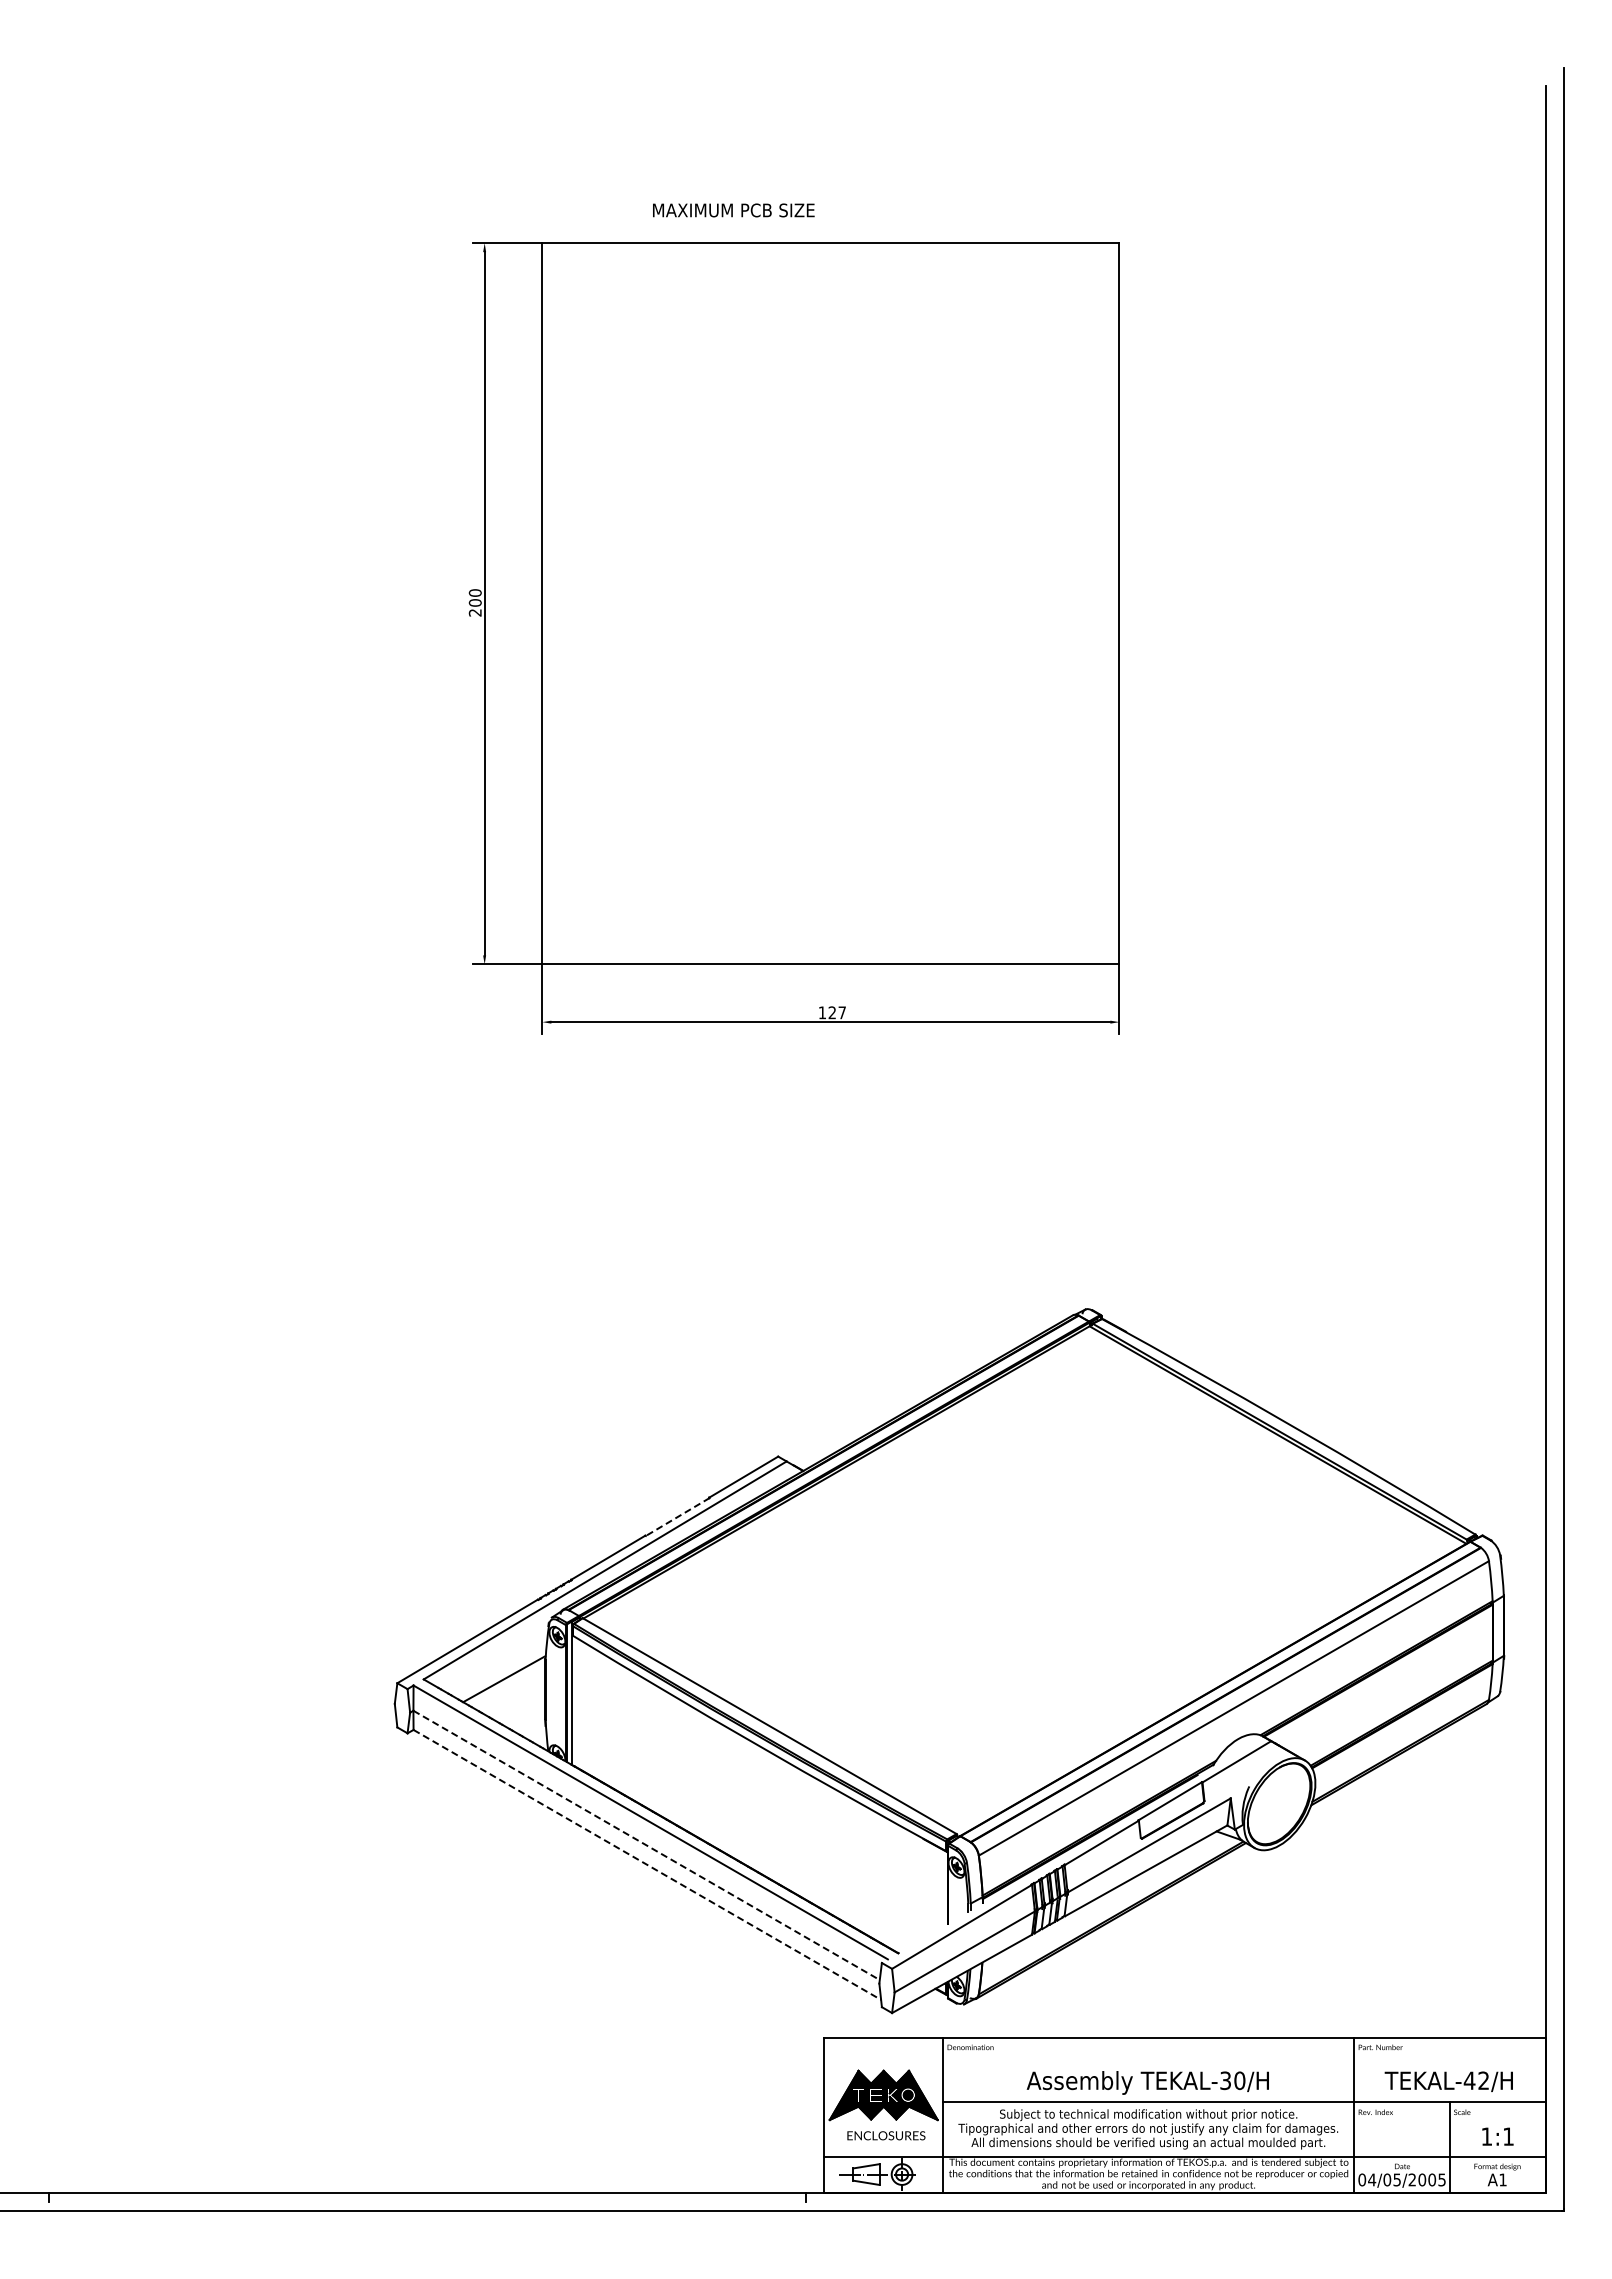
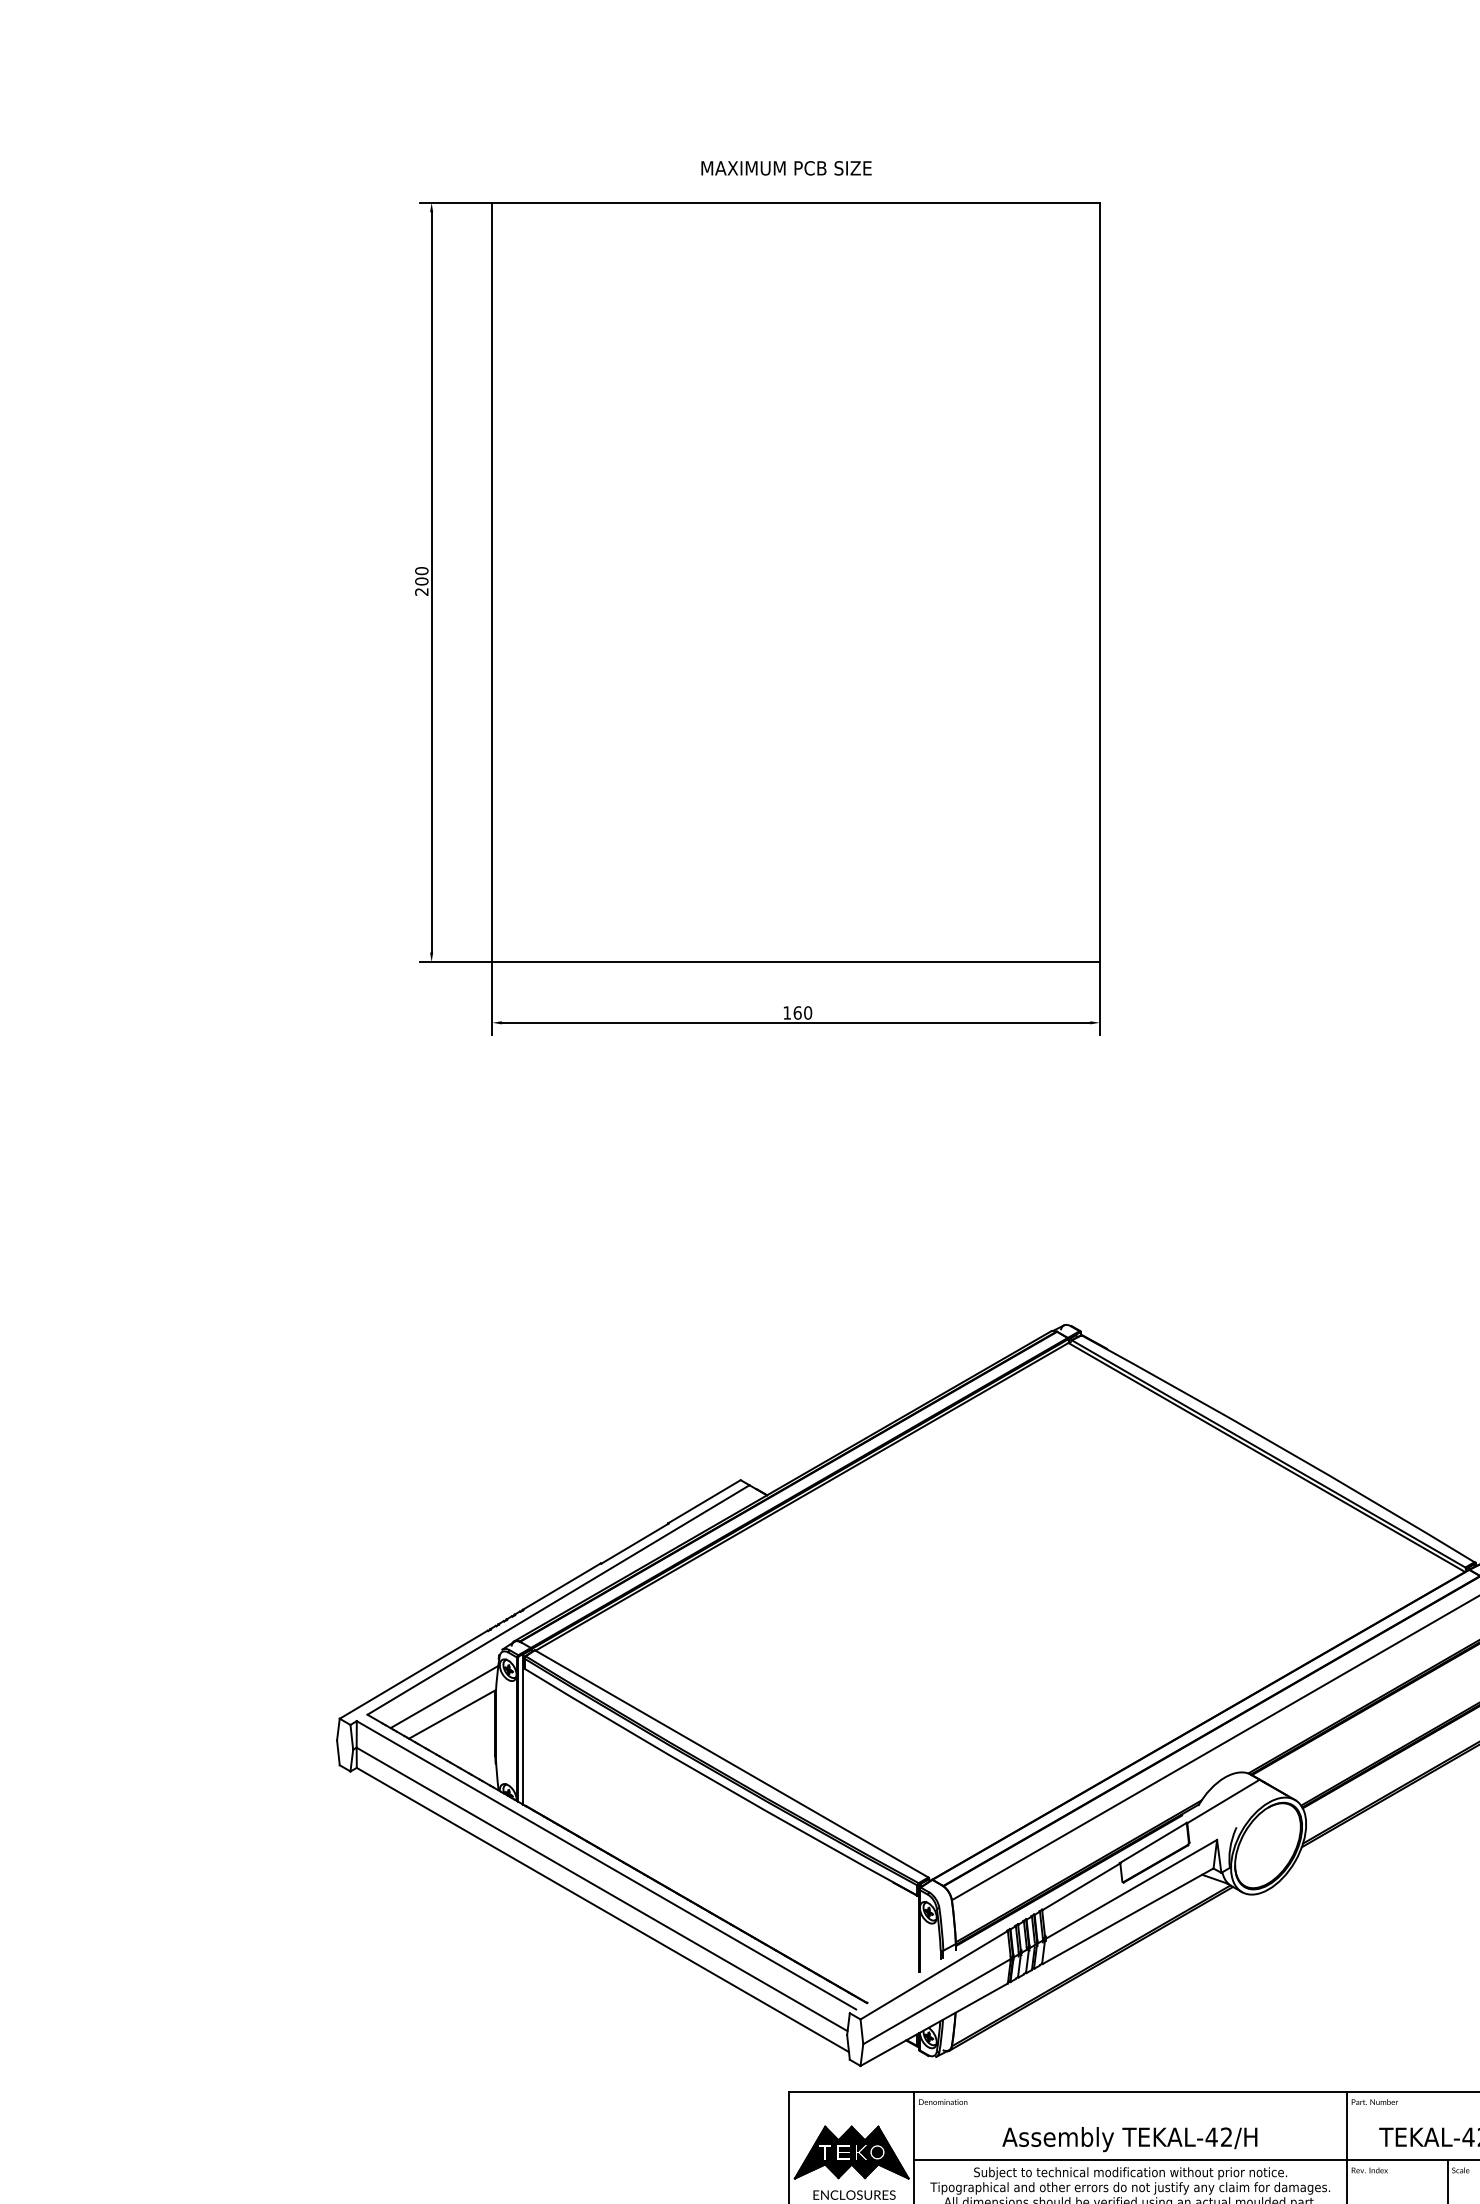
text: (733, 210) -> (786, 168), moved
text: (837, 1012) -> (803, 1012), 127 -> 160
line: (677, 1517) -> (634, 1544), dashed -> solid
line: (496, 1662) -> (444, 1696), added
line: (647, 1845) -> (603, 1889), dashed -> solid
line: (647, 1864) -> (603, 1909), dashed -> solid
text: (1232, 2080) -> (1218, 2136), TEKAL-30/H -> TEKAL-42/H

